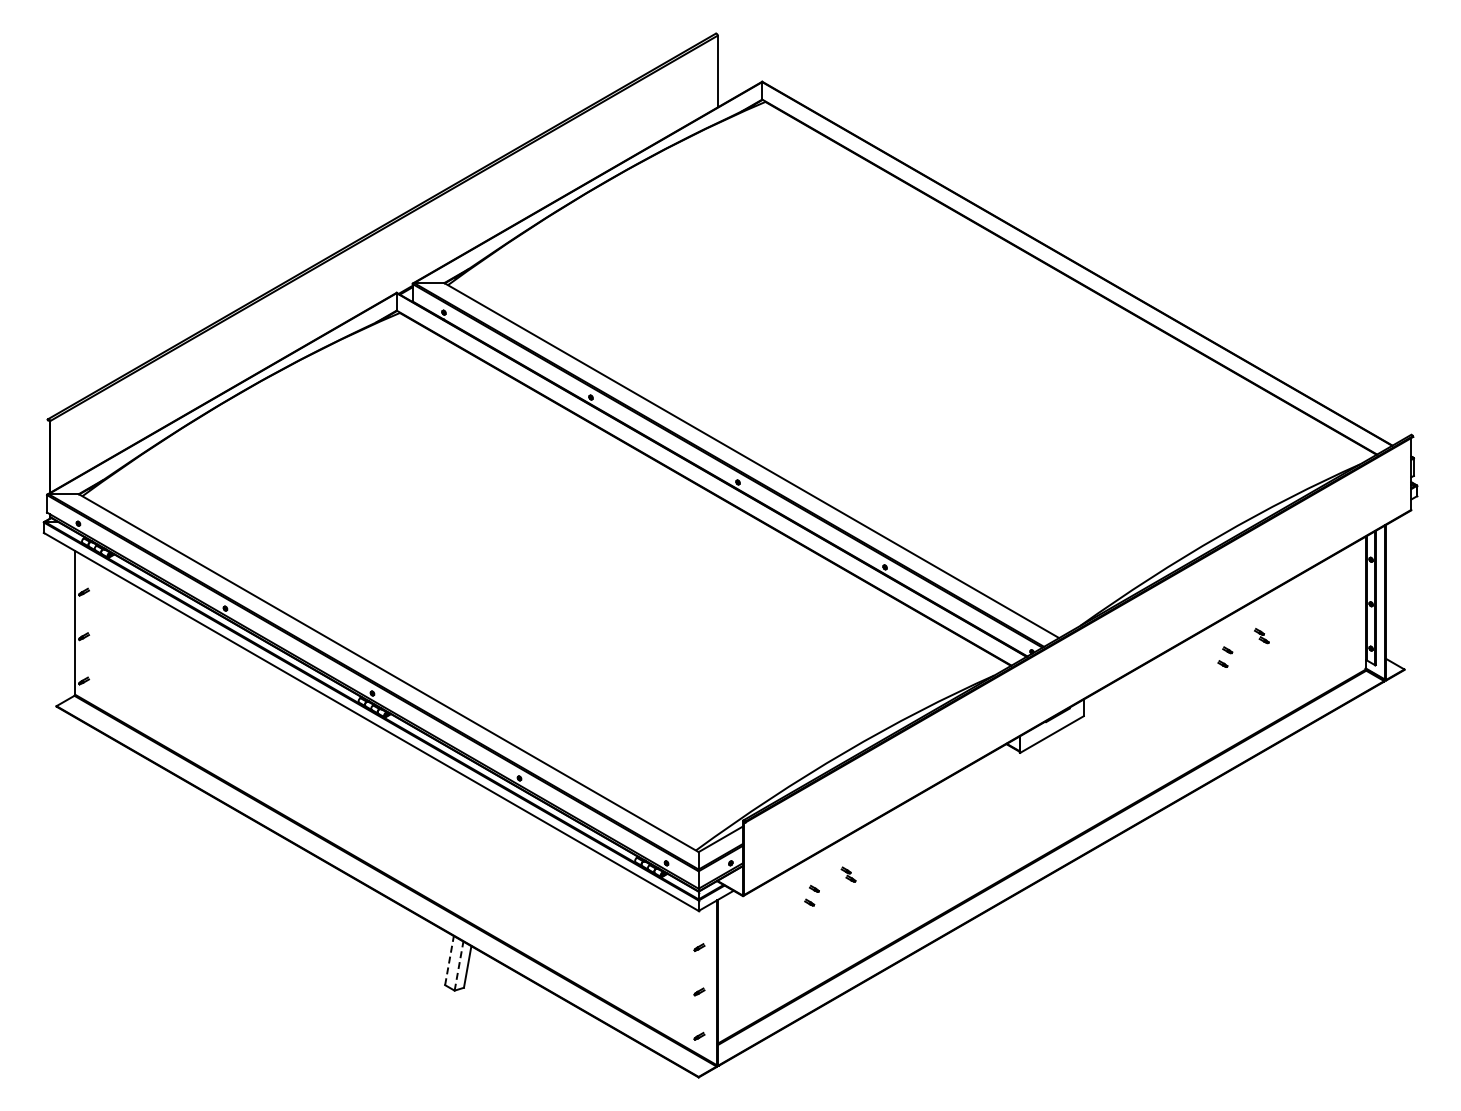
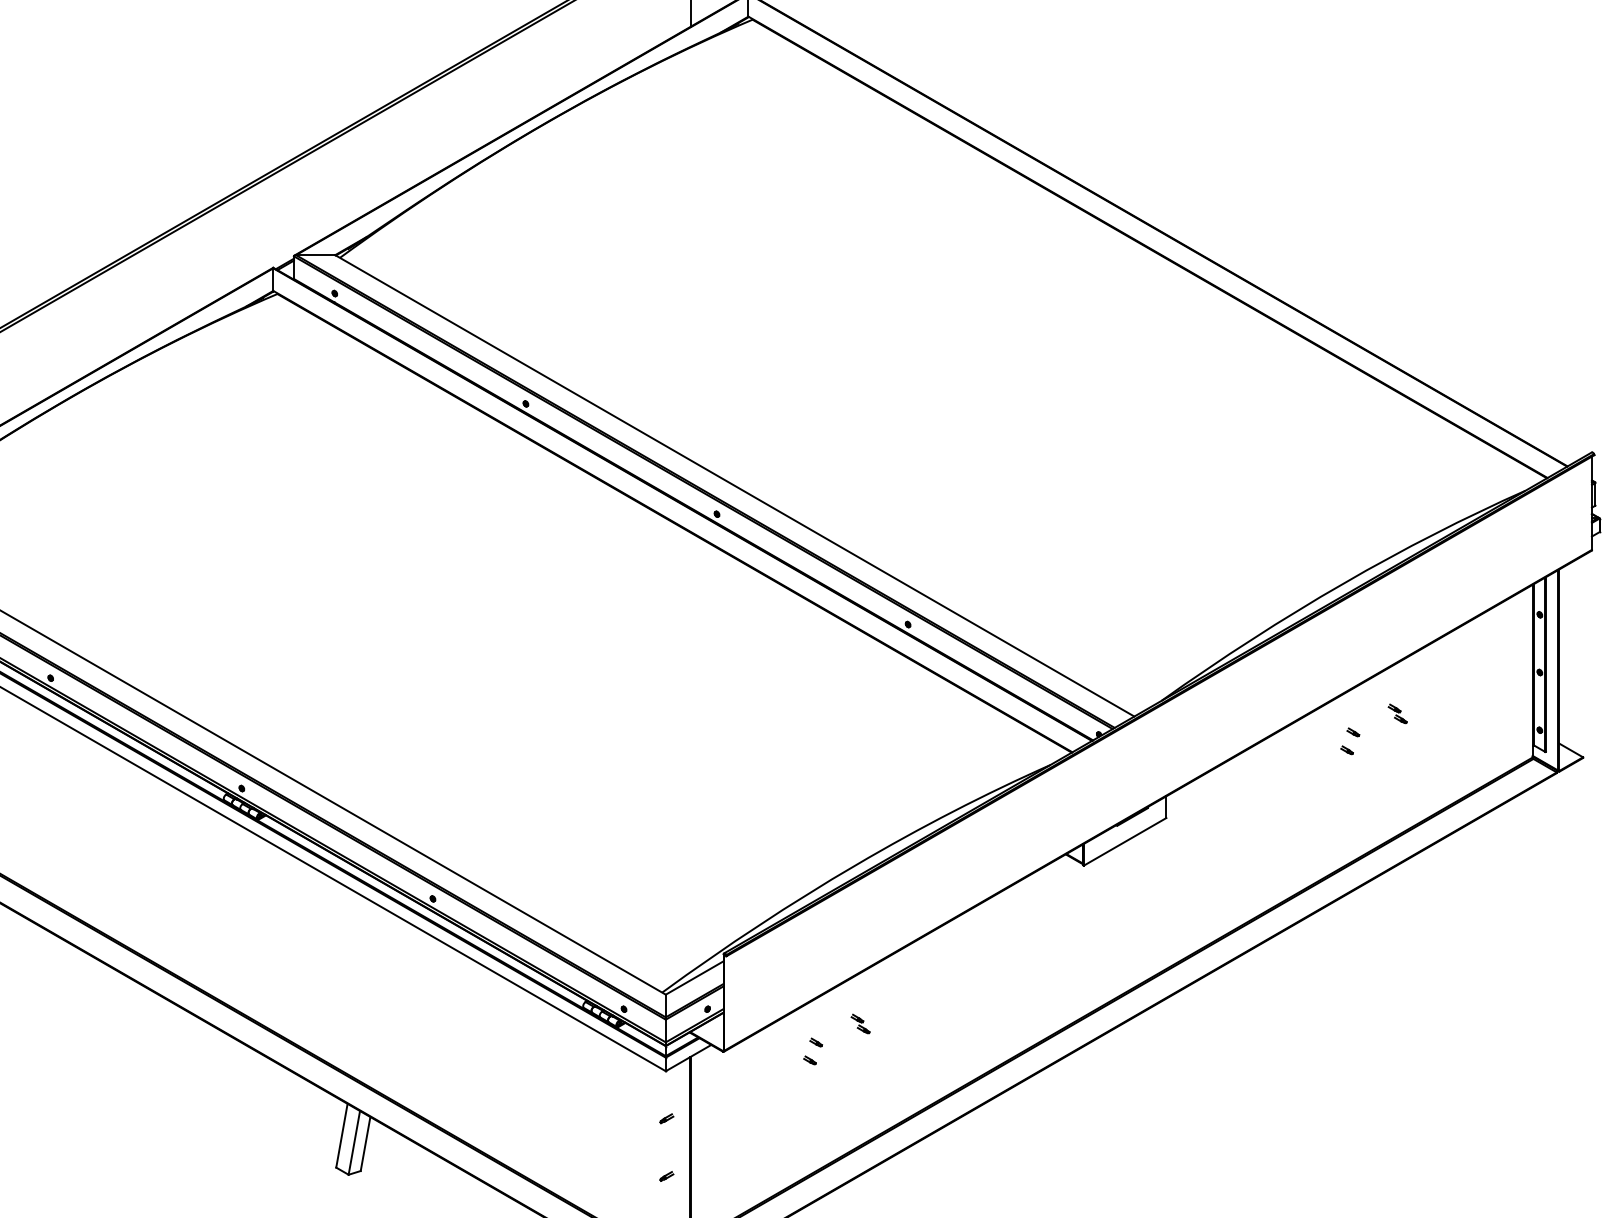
line: (449, 960) -> (341, 1135), dashed -> solid
line: (459, 966) -> (354, 1143), dashed -> solid

